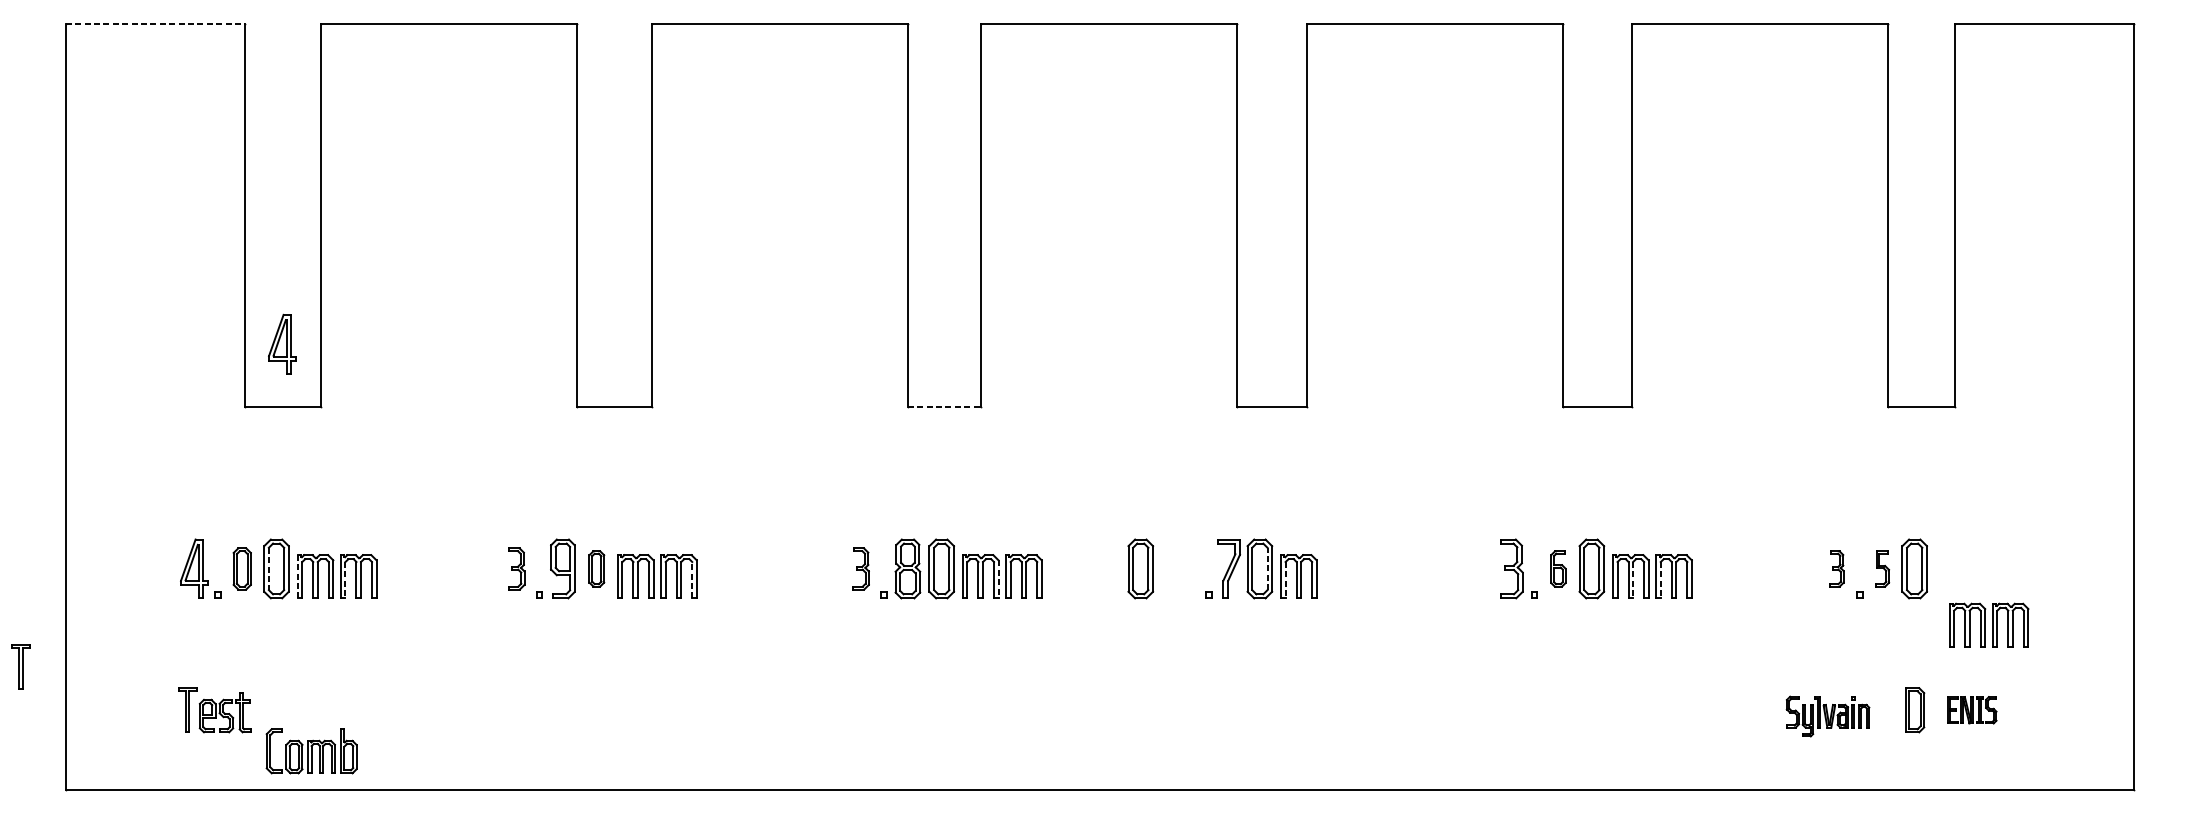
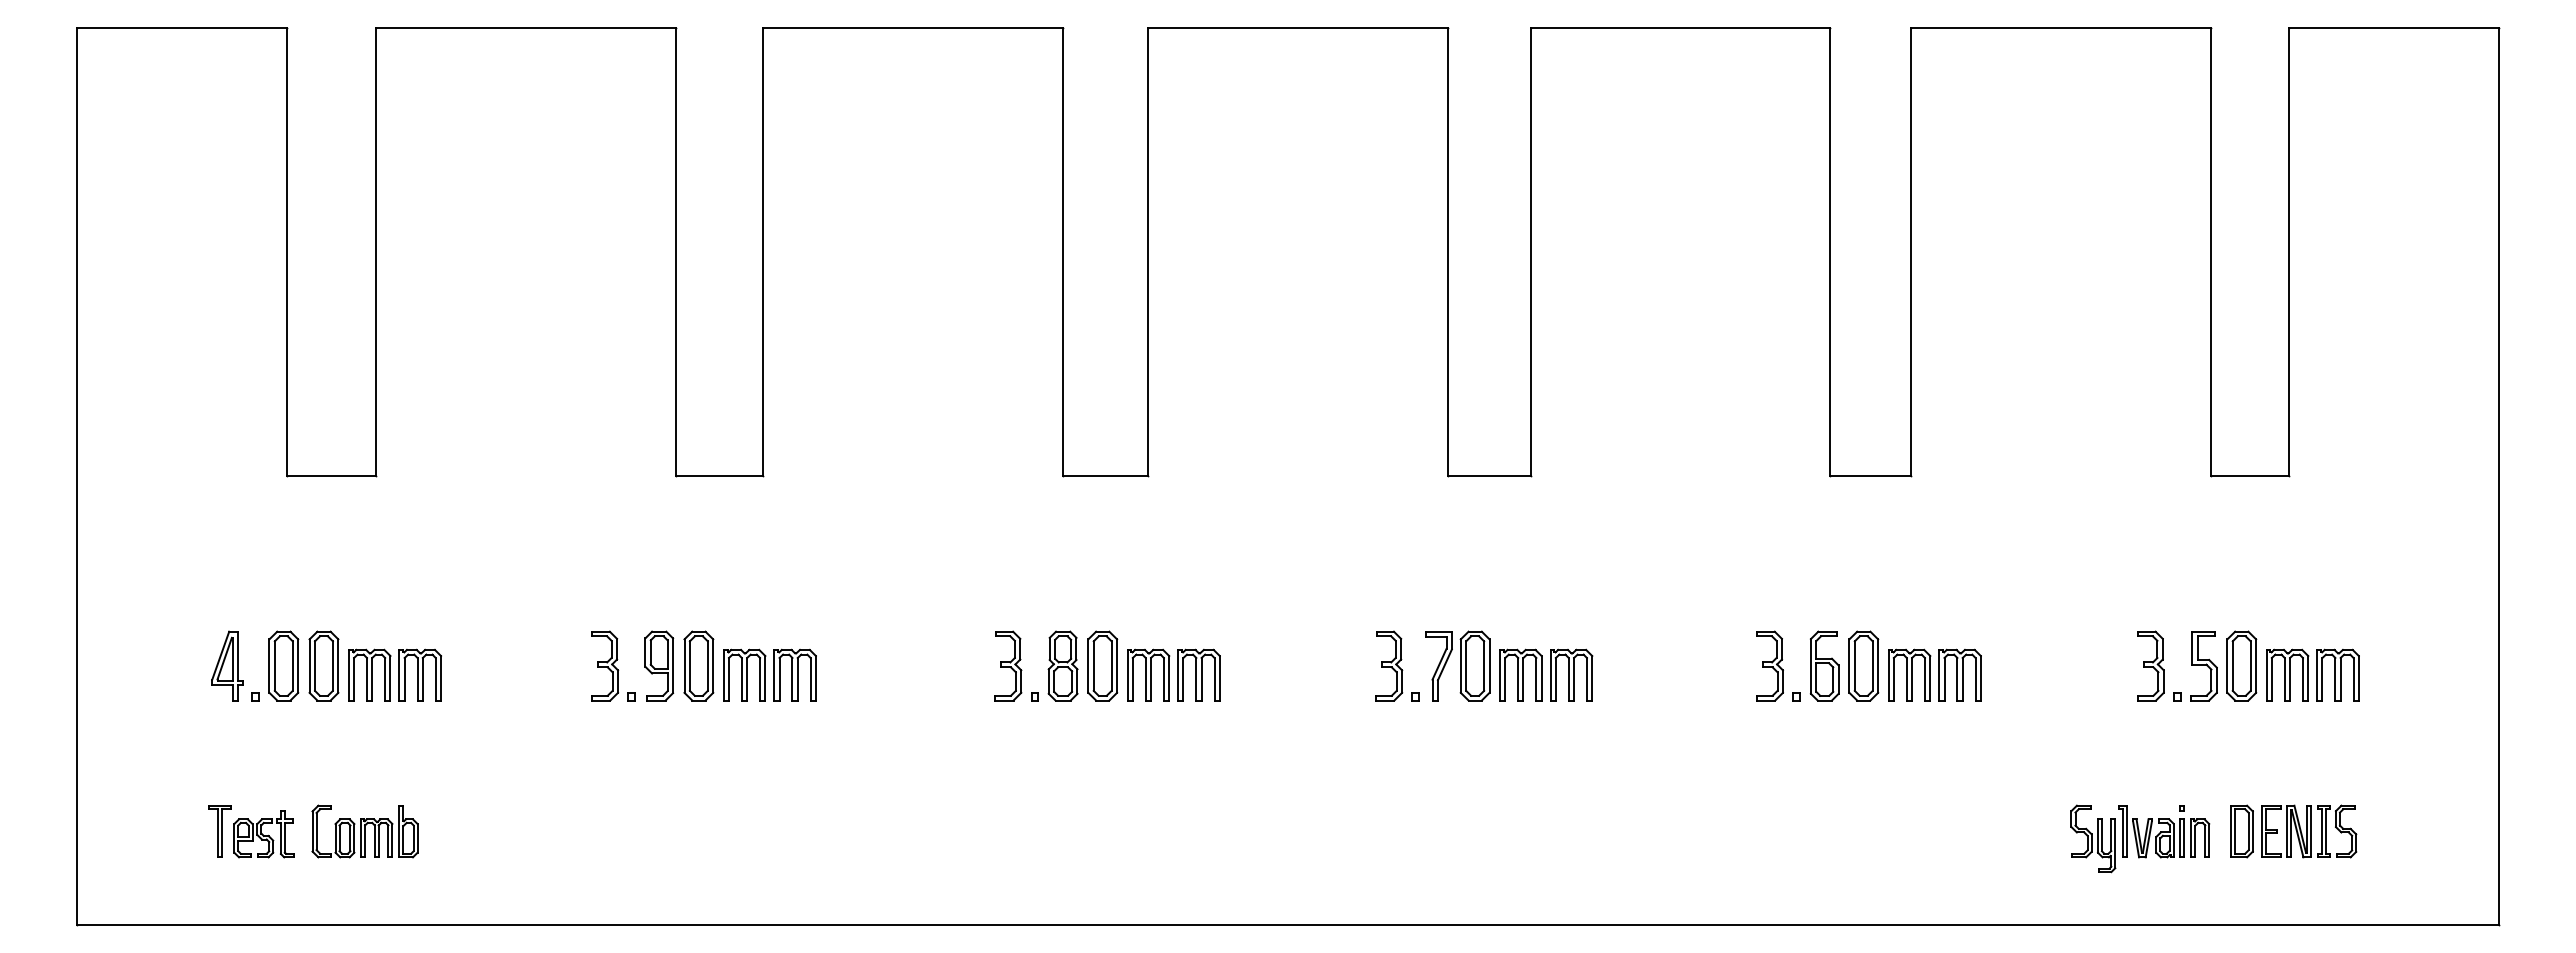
line: (155, 24) -> (182, 28), dashed -> solid
part: (282, 343) -> (330, 402), removed
line: (944, 407) -> (1105, 476), dashed -> solid
part: (241, 568) -> (283, 665), size x1.43
part: (517, 568) -> (605, 665), size x1.43
part: (596, 568) -> (698, 665), size x1.67
part: (861, 568) -> (1008, 665), size x1.43
part: (1140, 568) -> (1335, 665), removed
part: (1186, 568) -> (1389, 665), added
part: (1558, 568) -> (1824, 665), size x1.67
part: (1836, 568) -> (2150, 665), size x1.67
line: (269, 569) -> (315, 666), dashed -> solid
line: (1267, 569) -> (1484, 666), dashed -> solid
part: (1882, 569) -> (2203, 666), size x1.67
line: (297, 576) -> (348, 674), dashed -> solid
part: (1342, 576) -> (1571, 674), added
line: (692, 579) -> (810, 678), dashed -> solid
line: (998, 579) -> (1169, 678), dashed -> solid
line: (345, 580) -> (404, 679), dashed -> solid
line: (1285, 580) -> (1505, 679), dashed -> solid
line: (1633, 580) -> (1912, 679), dashed -> solid
line: (1660, 580) -> (1944, 679), dashed -> solid
part: (1988, 624) -> (2312, 674), moved
part: (20, 666) -> (24, 780), removed
part: (1972, 710) -> (2309, 831), size x1.67
part: (1828, 716) -> (2140, 838), size x1.43
part: (311, 751) -> (364, 831), moved

